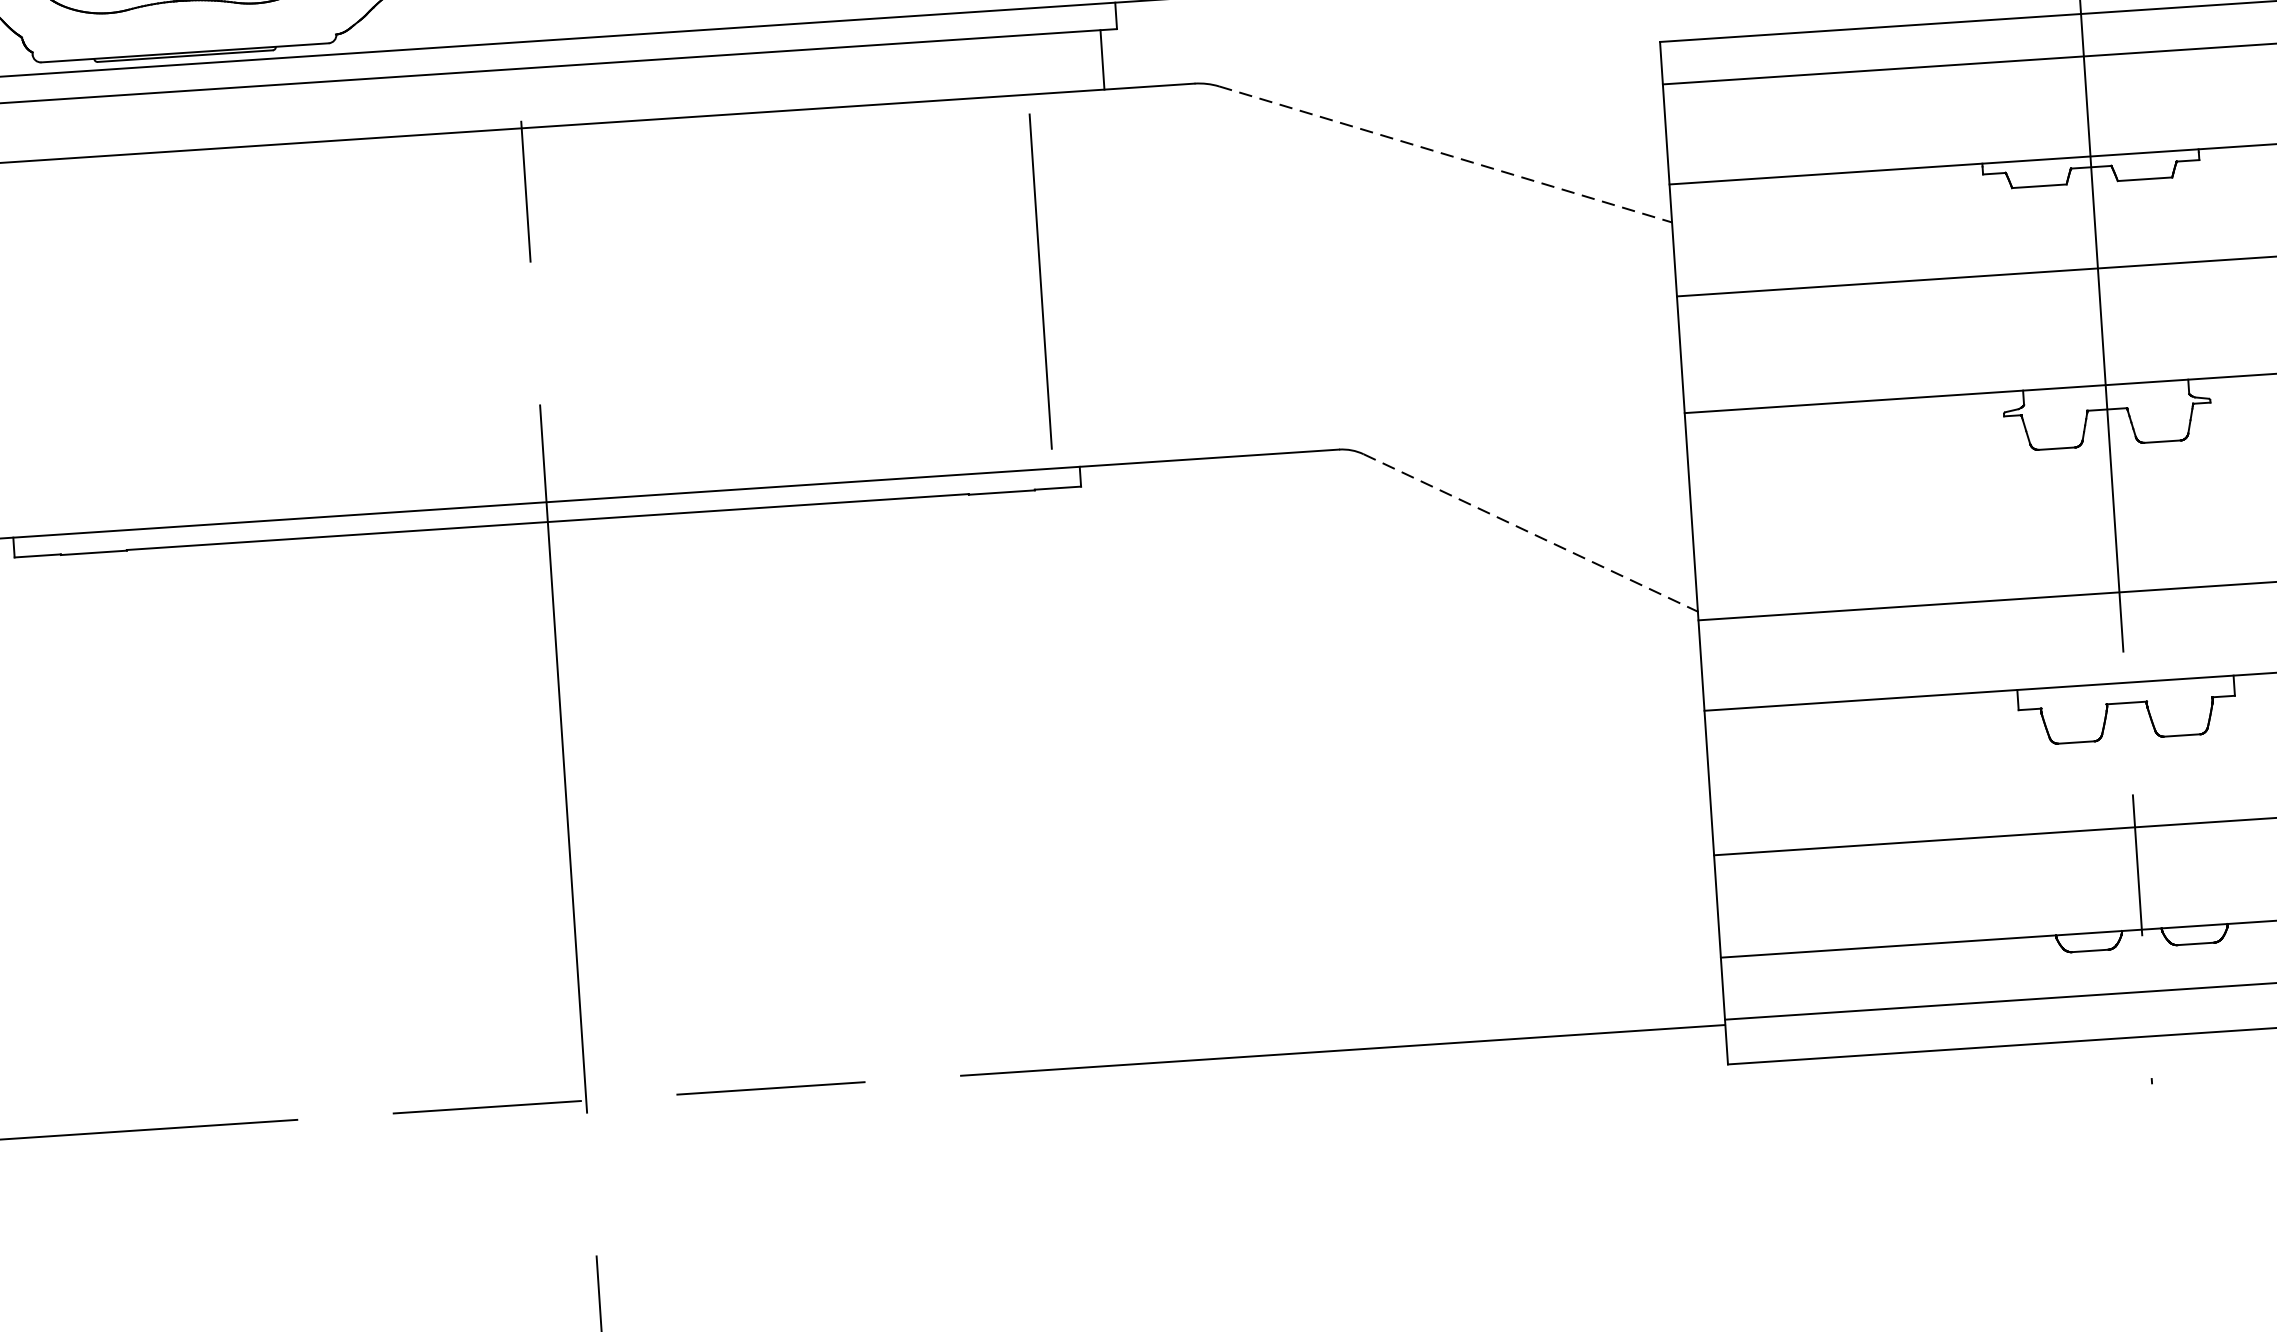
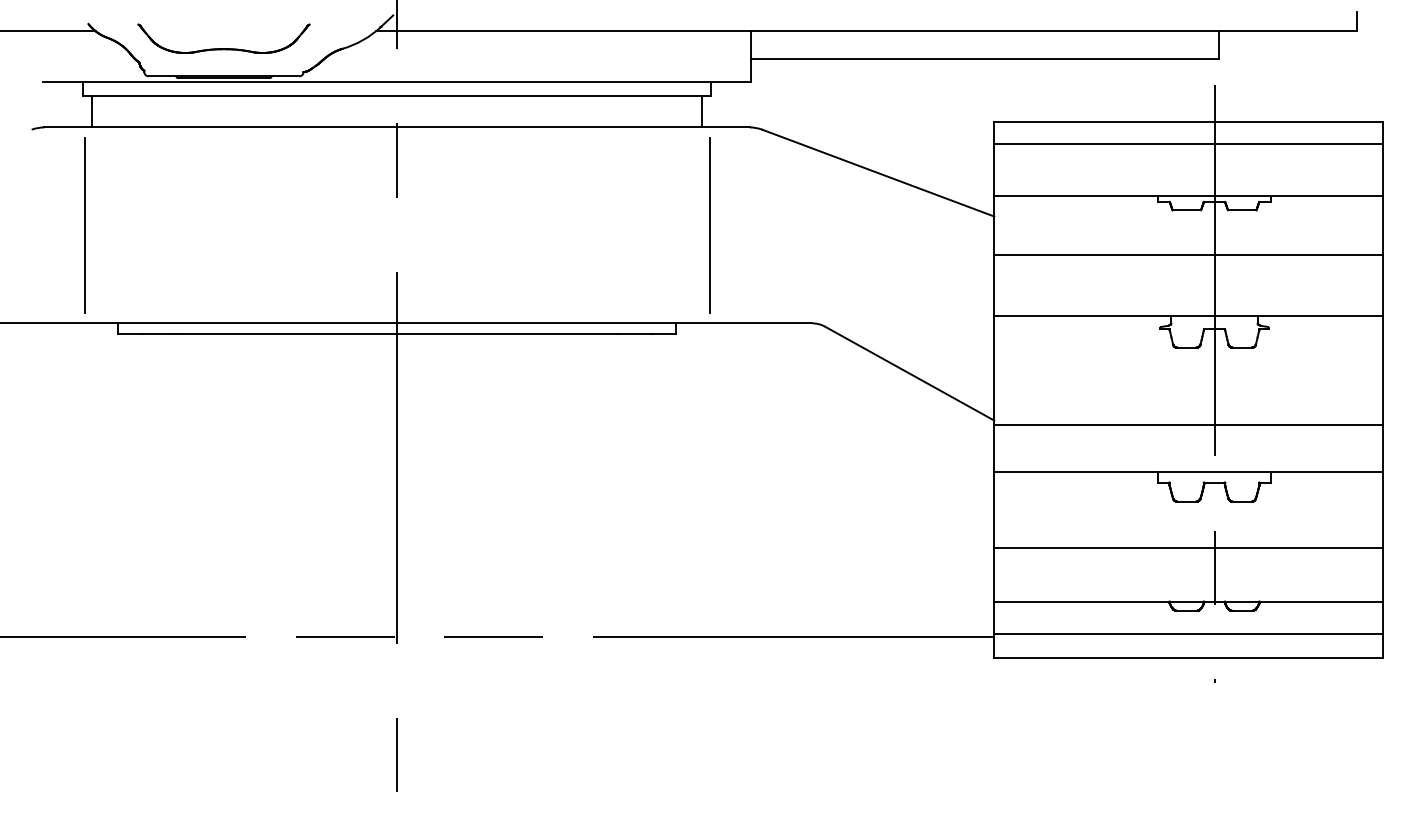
line: (1446, 155) -> (878, 173), dashed -> solid
line: (1040, 281) -> (709, 225), moved
line: (1530, 532) -> (909, 373), dashed -> solid

